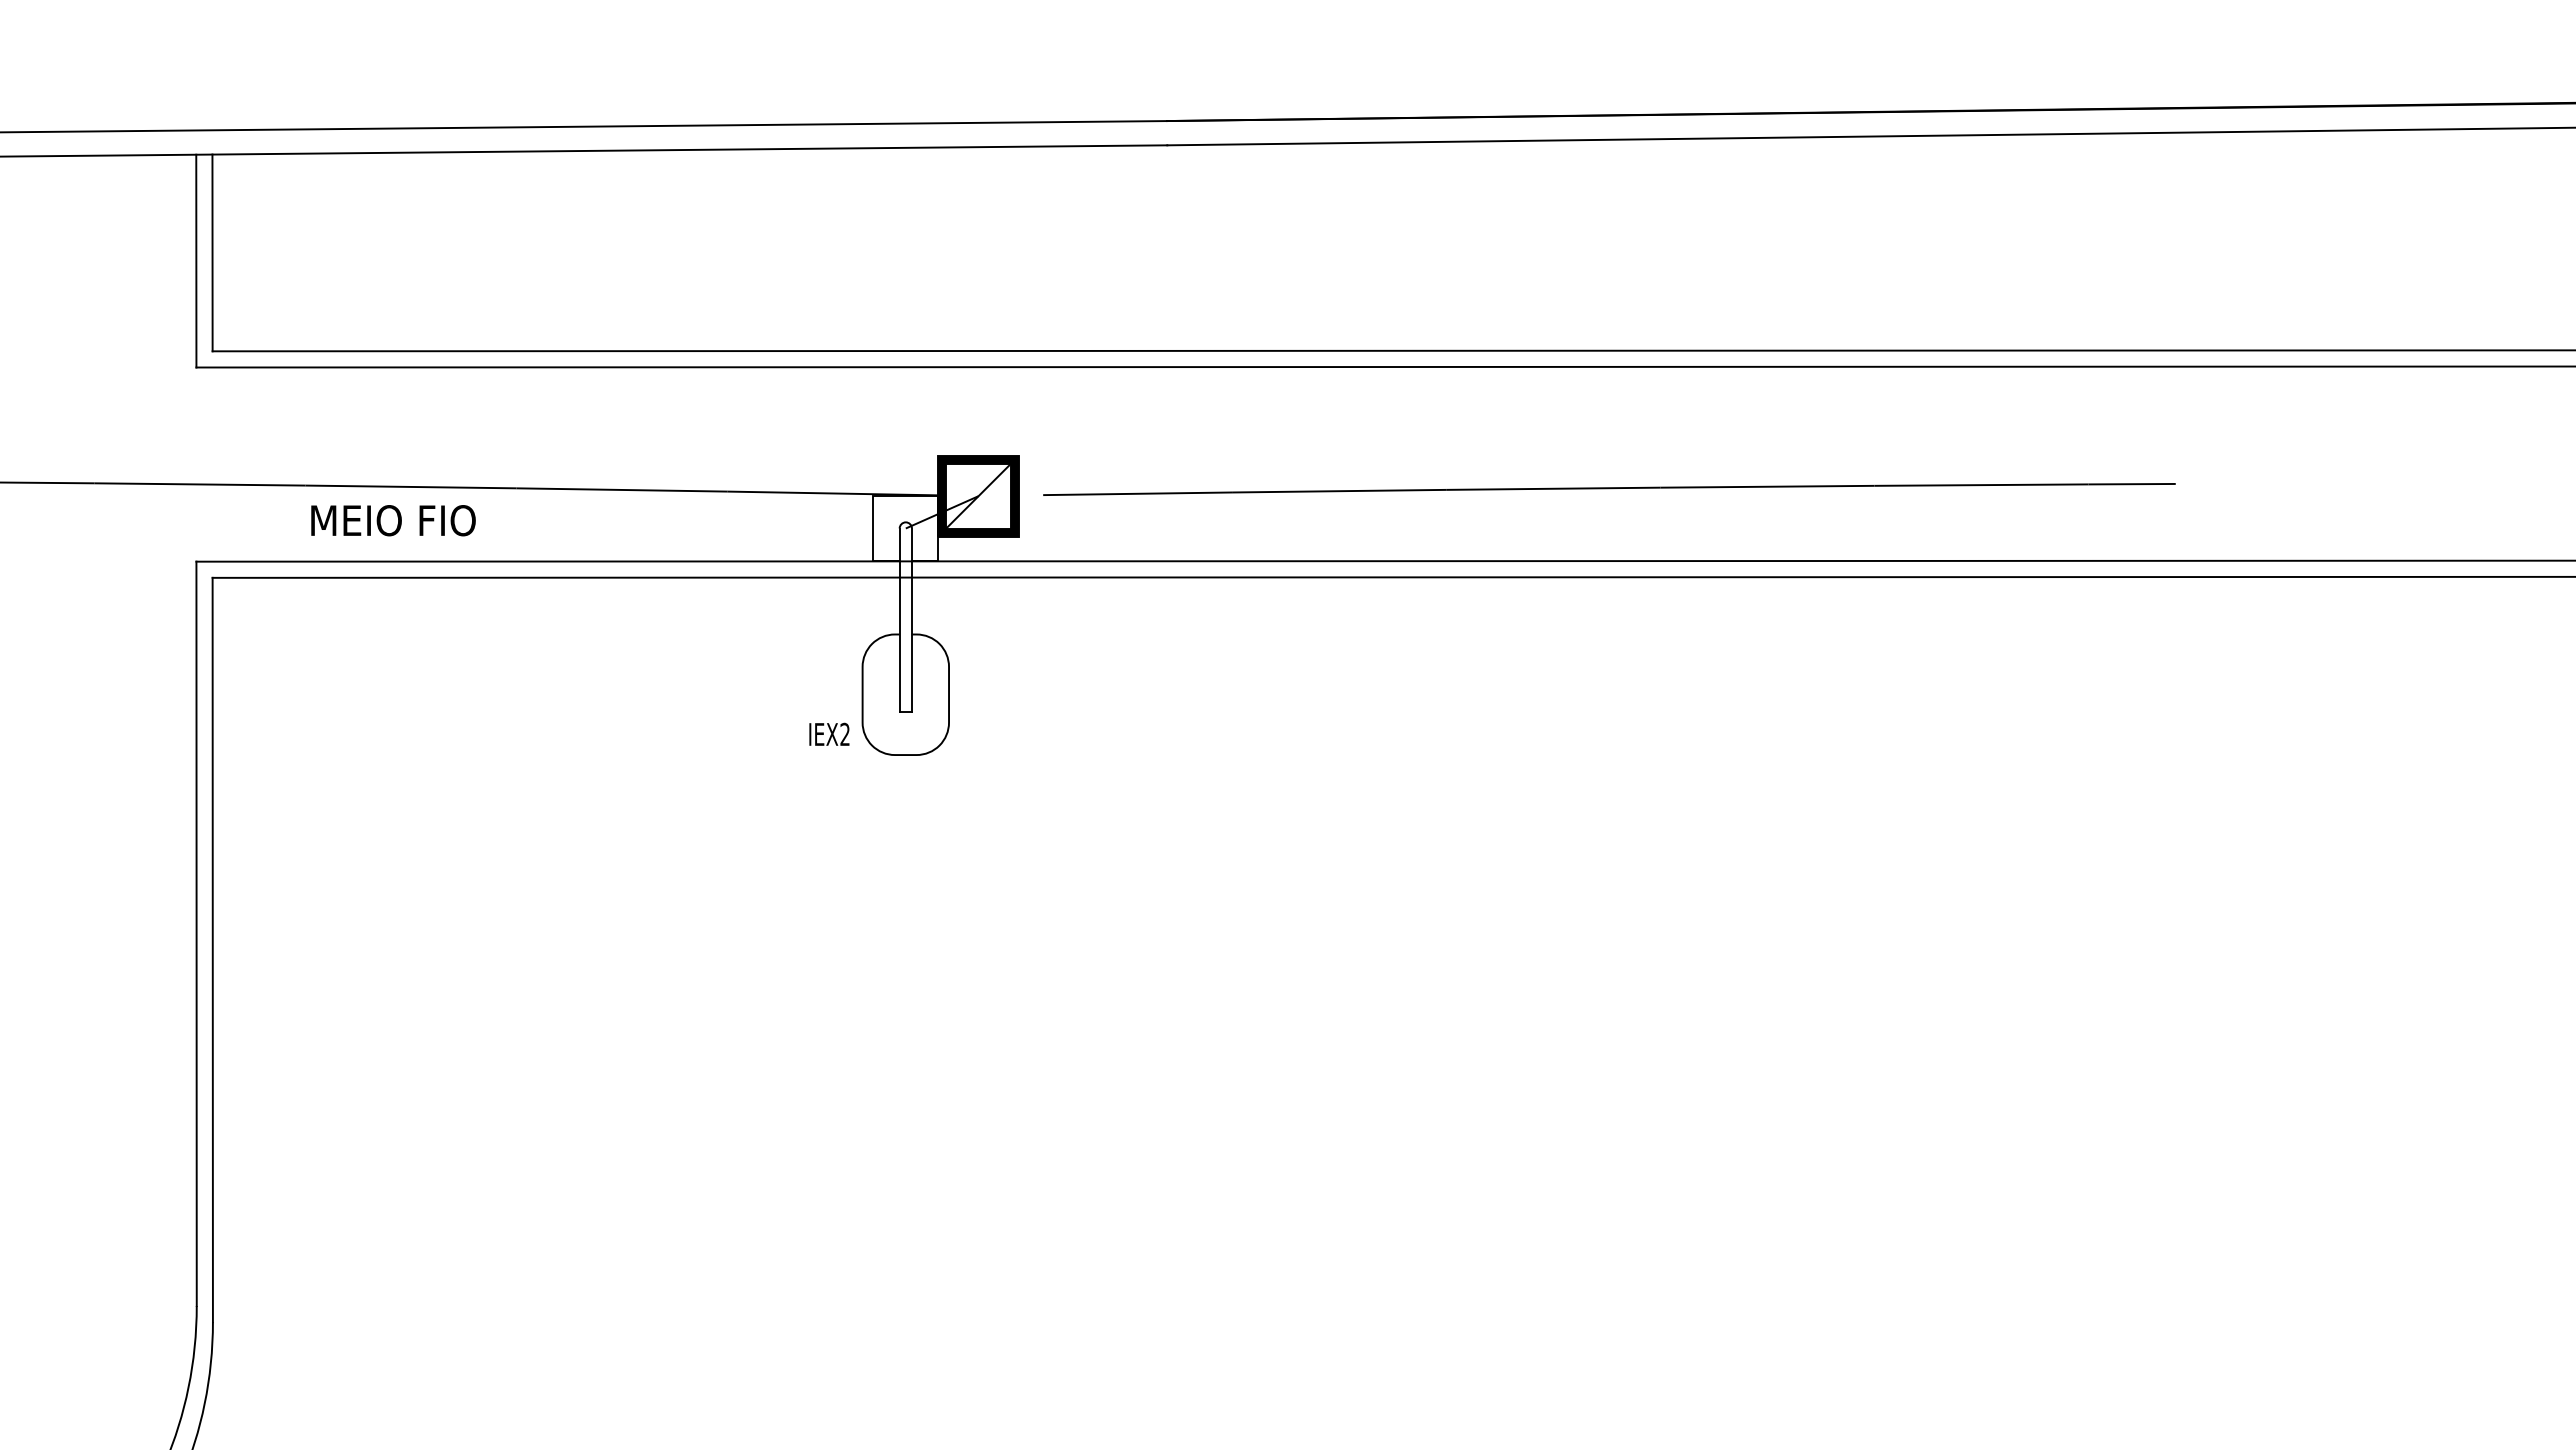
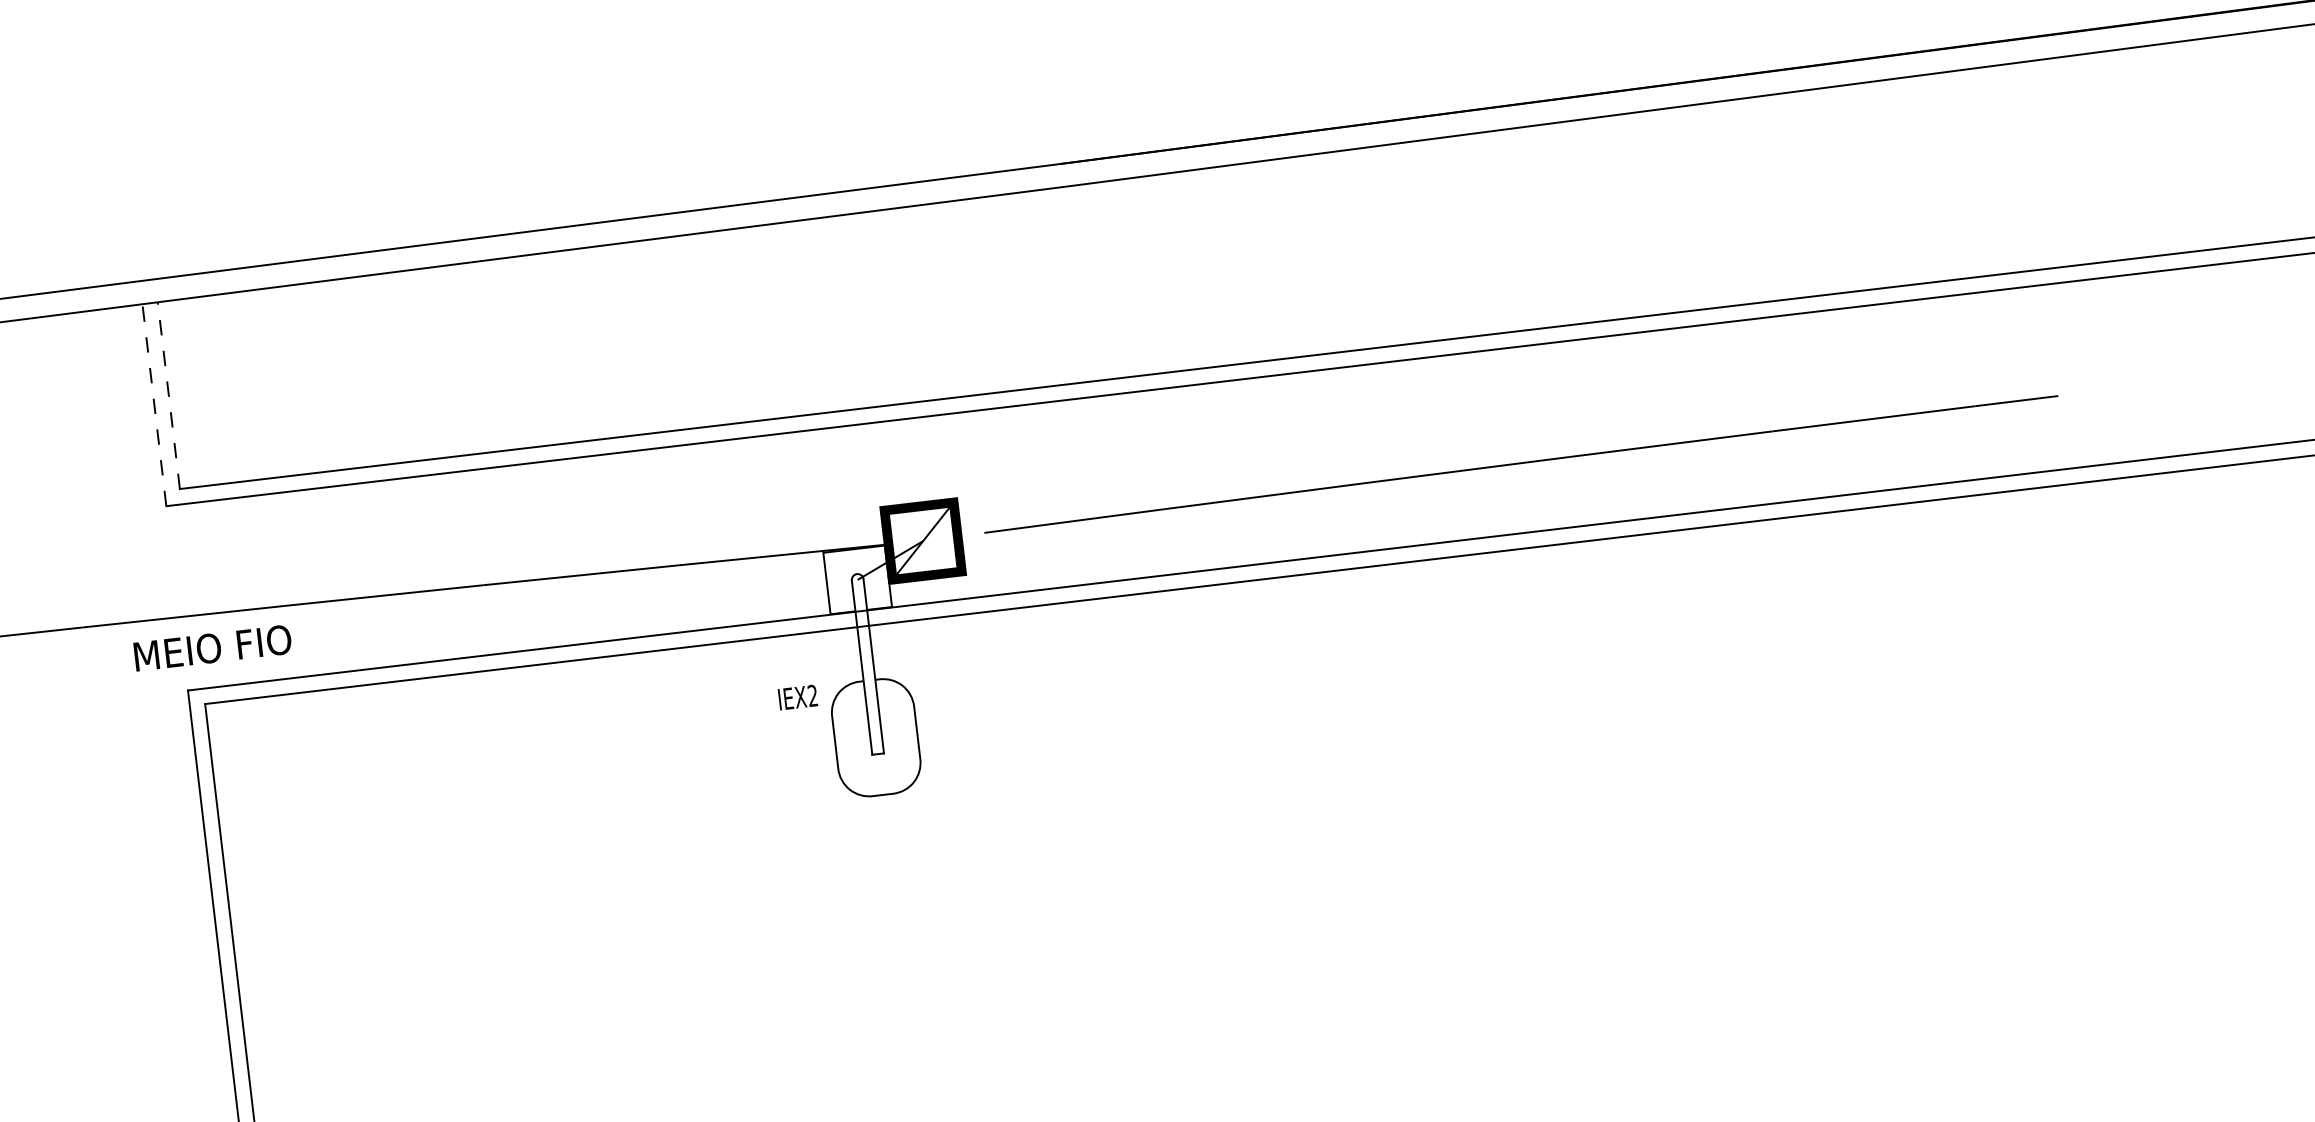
line: (212, 252) -> (168, 395), solid -> dashed
line: (196, 260) -> (154, 404), solid -> dashed
text: (393, 520) -> (212, 647), moved
text: (829, 733) -> (797, 696), moved

